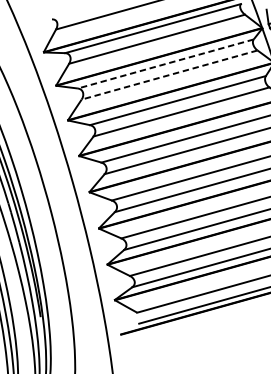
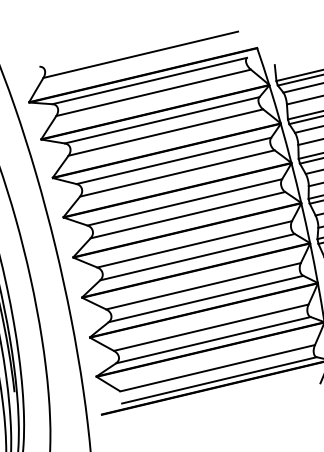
line: (165, 64) -> (161, 120), dashed -> solid
line: (169, 74) -> (165, 132), dashed -> solid

